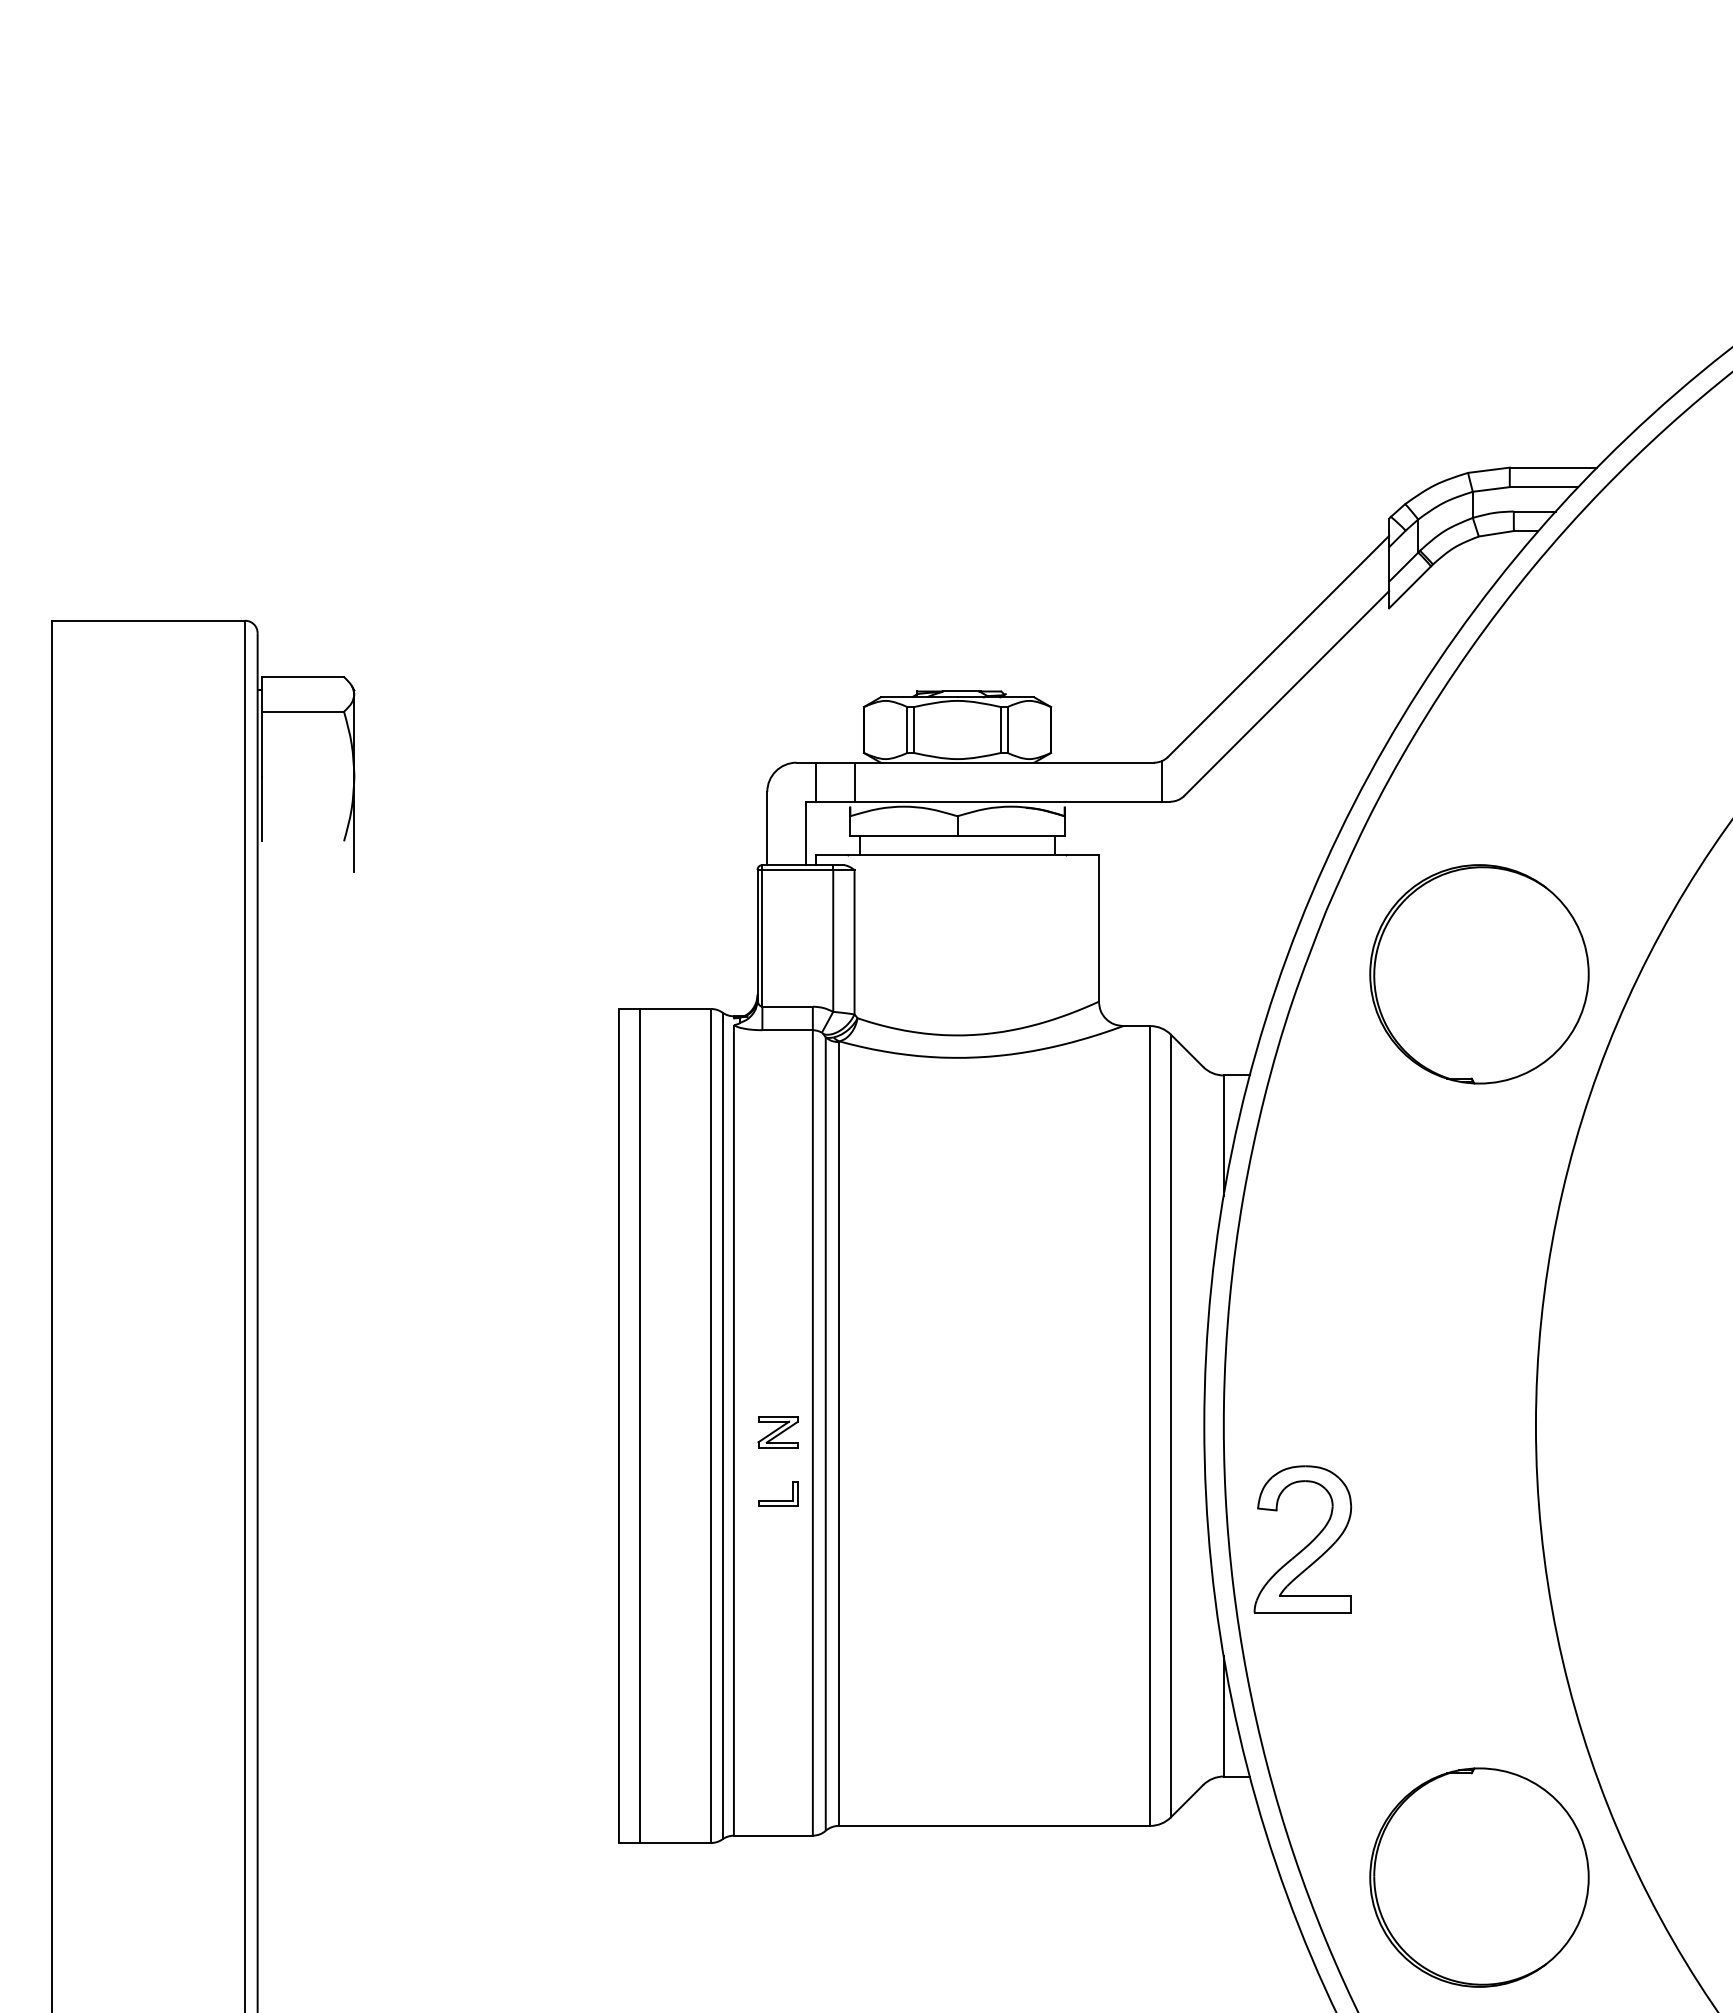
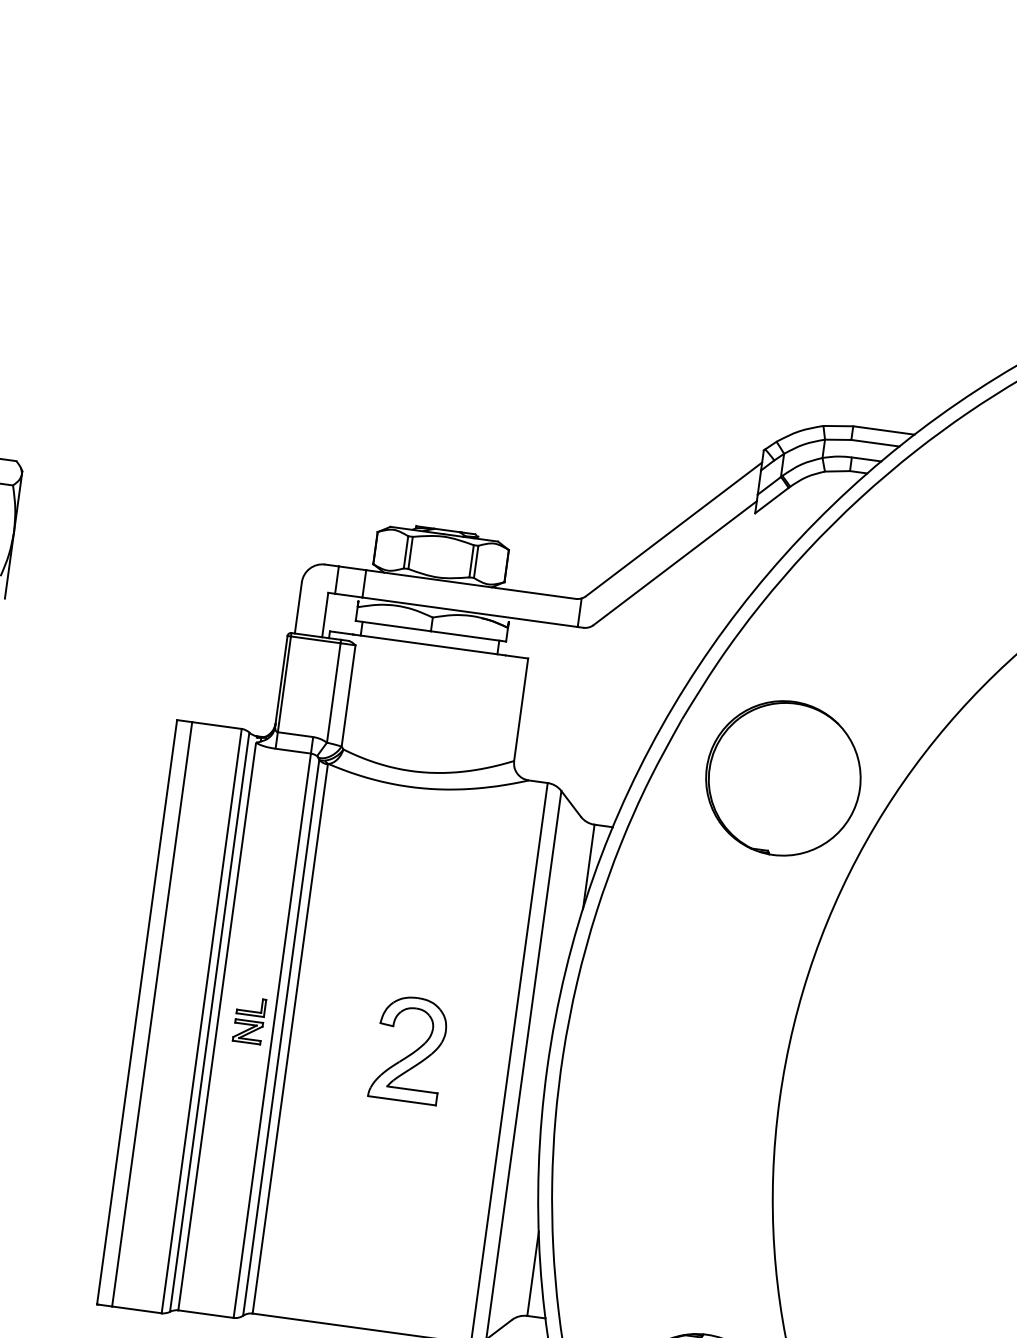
part: (778, 1500) -> (251, 1011), moved
part: (1307, 1544) -> (411, 1053), moved

